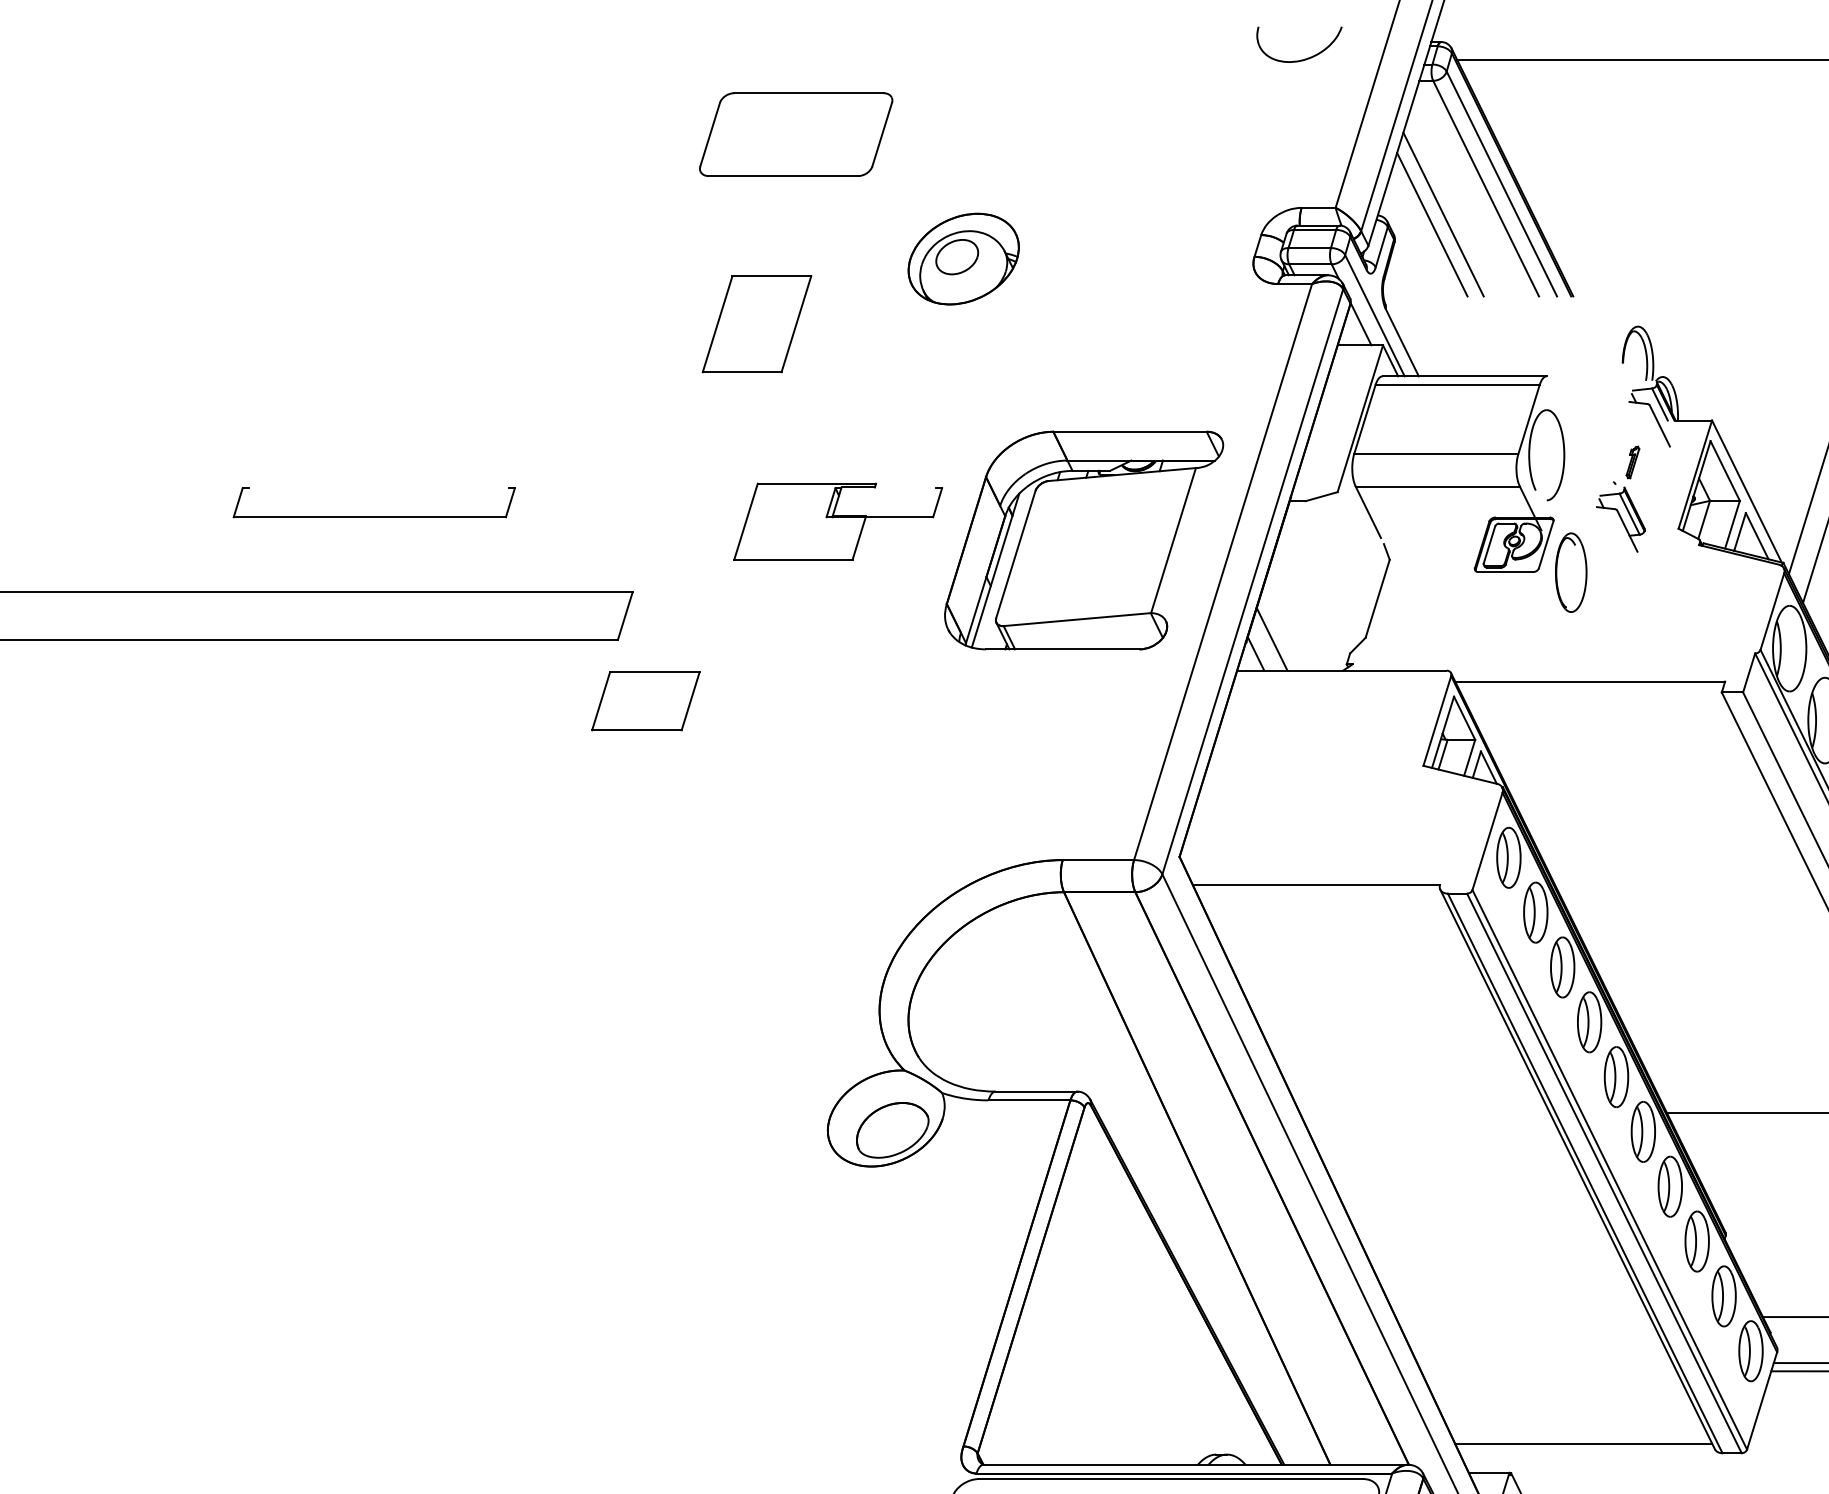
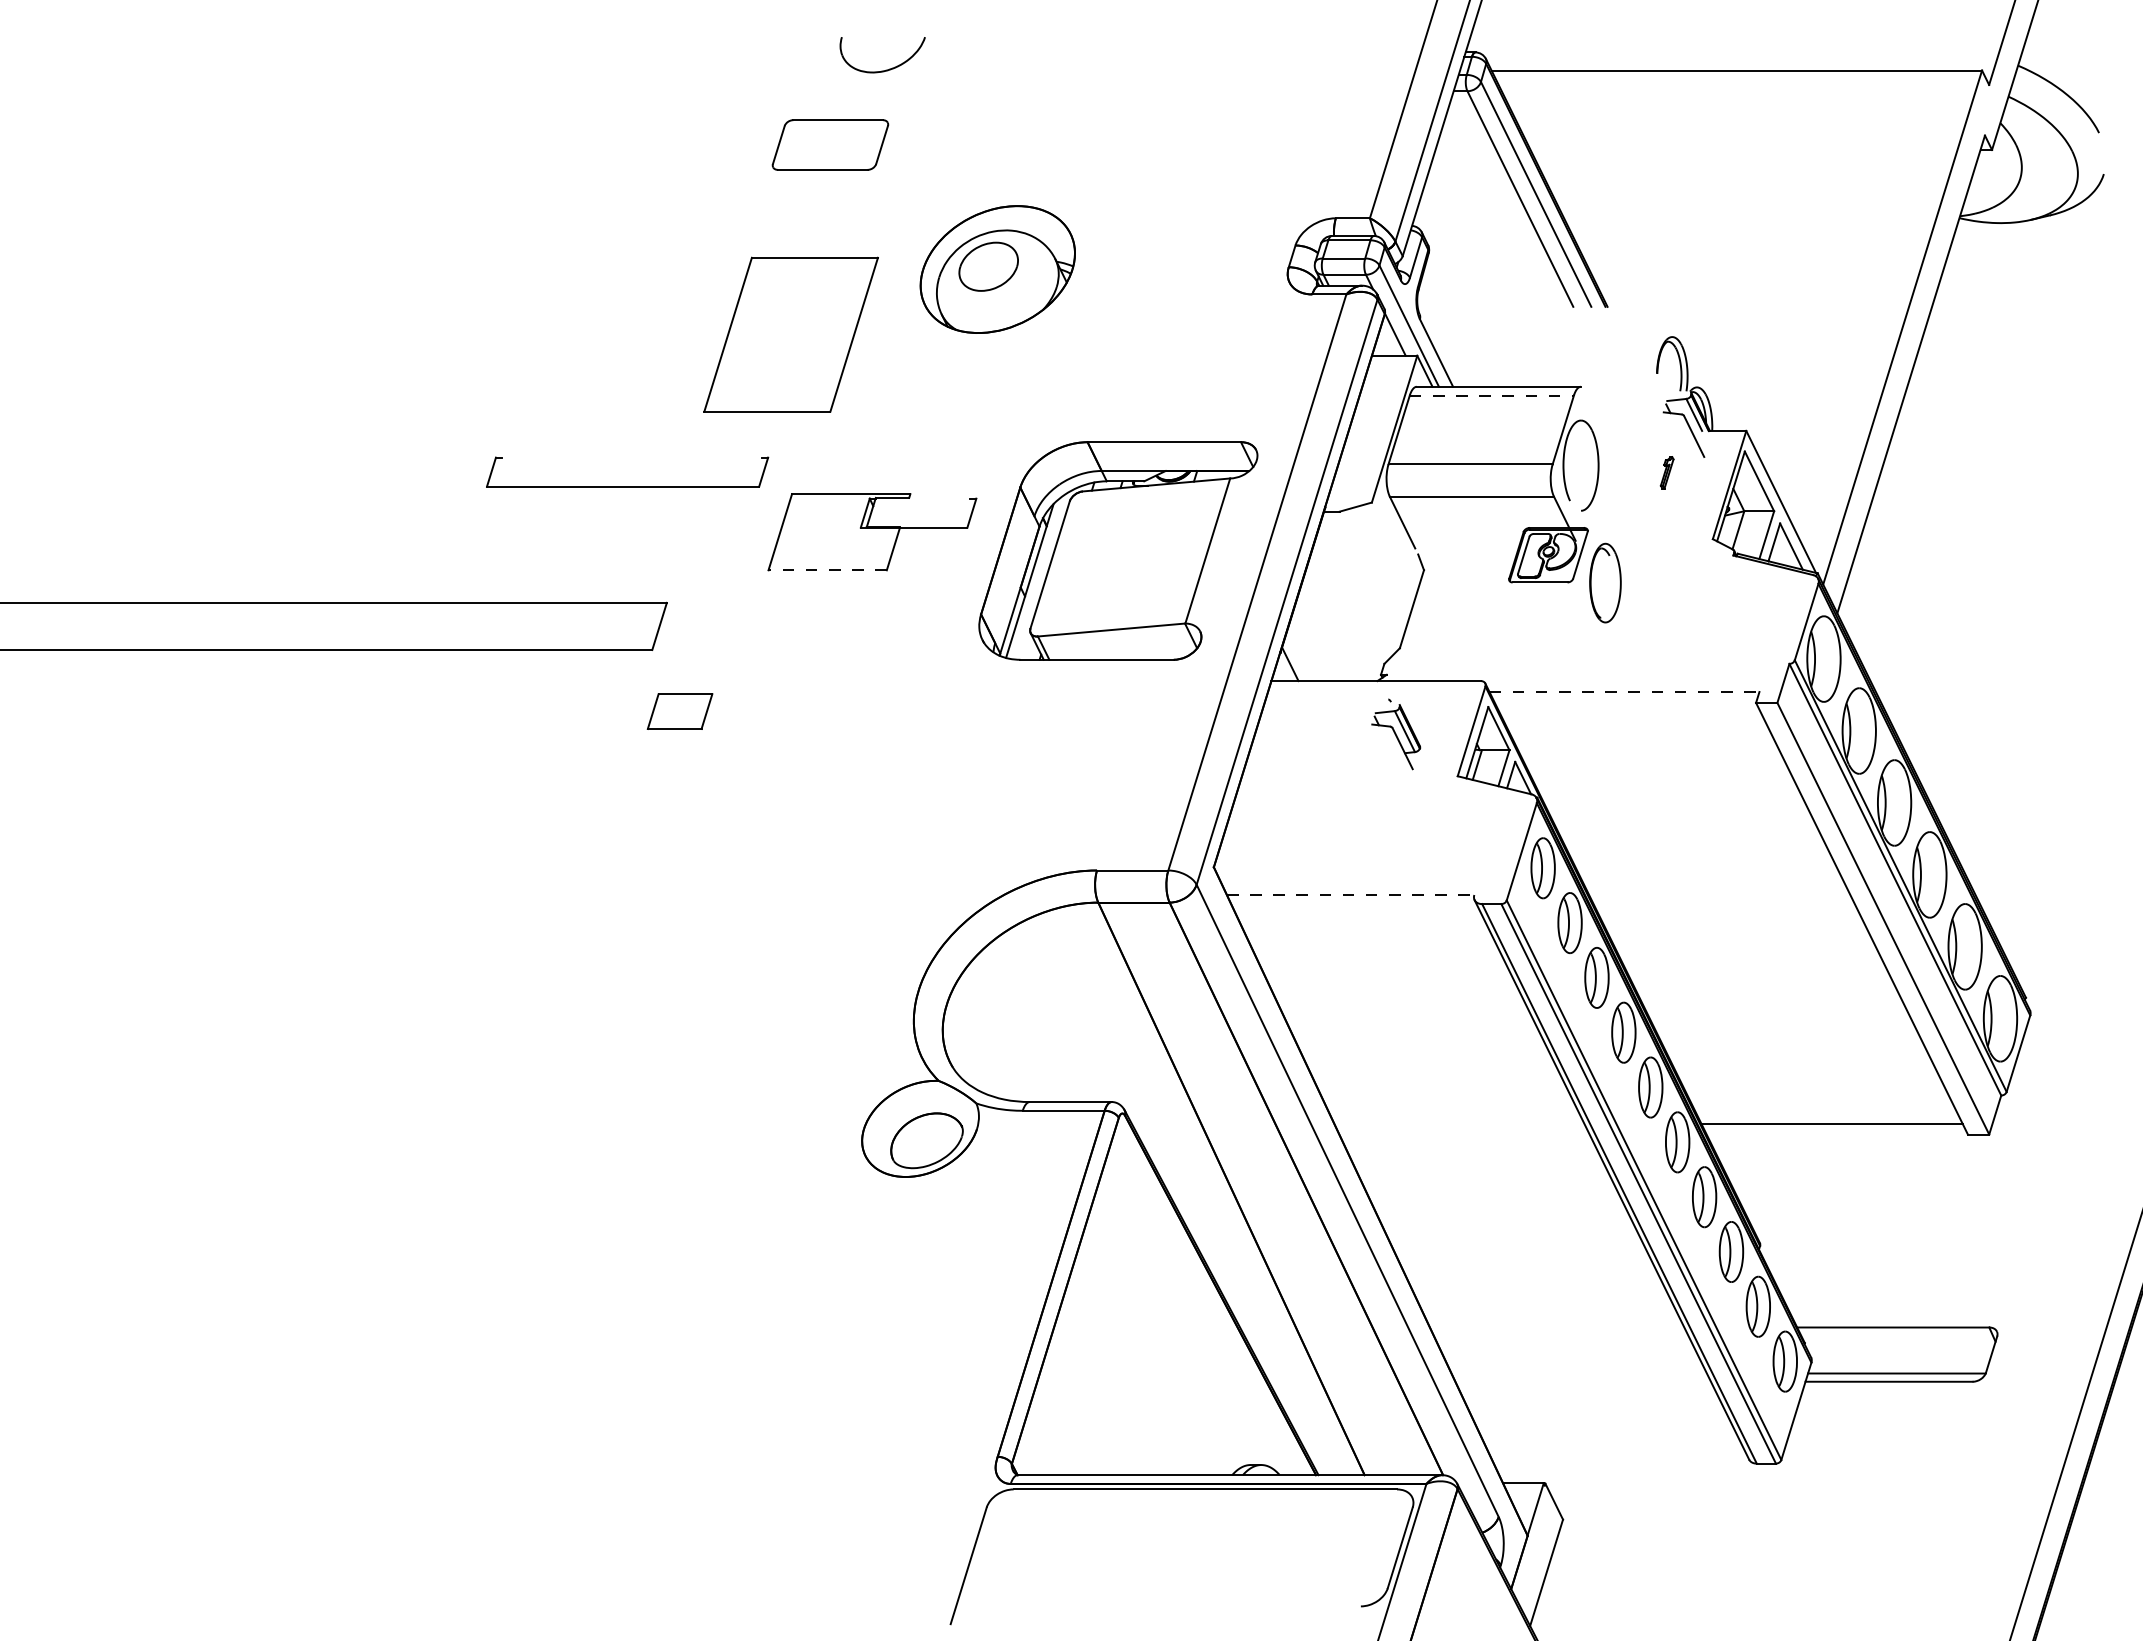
part: (1303, 59) -> (886, 69), moved
part: (796, 134) -> (830, 144), size x0.6
line: (1443, 214) -> (1477, 224), removed
line: (1432, 224) -> (1466, 234), removed
part: (964, 259) -> (998, 269), size x1.4
part: (757, 324) -> (791, 334), size x1.6
line: (1458, 385) -> (1492, 395), solid -> dashed
part: (374, 517) -> (627, 486), moved
part: (1621, 517) -> (1396, 734), moved
line: (793, 560) -> (827, 570), solid -> dashed
line: (1272, 639) -> (1306, 649), removed
line: (1590, 682) -> (1624, 692), solid -> dashed
part: (645, 701) -> (679, 711), size x0.6
line: (1316, 885) -> (1350, 895), solid -> dashed
line: (1583, 1444) -> (1617, 1454), removed

